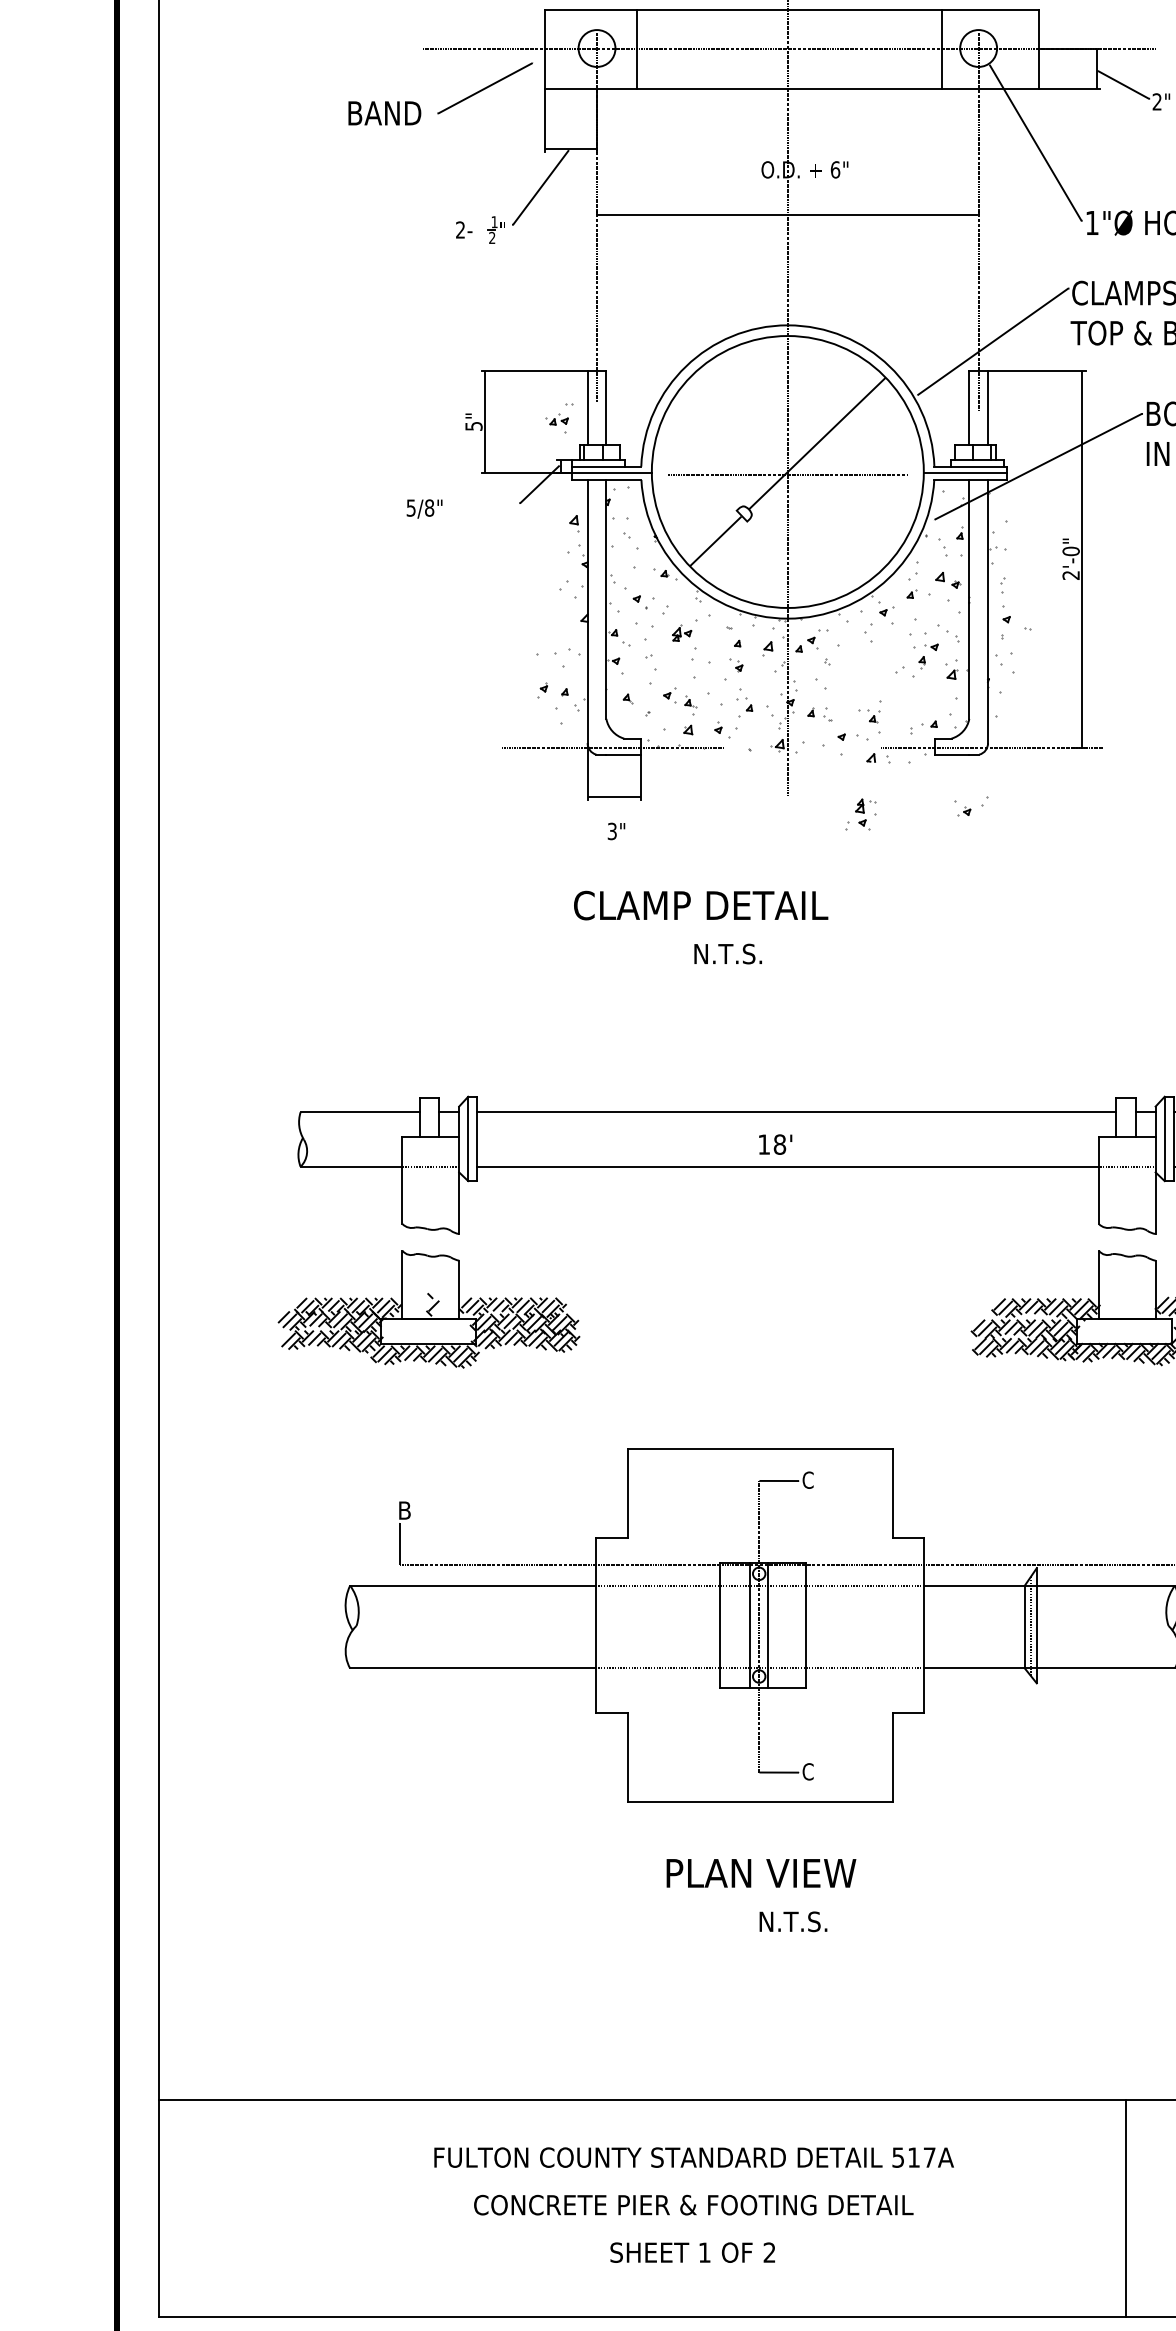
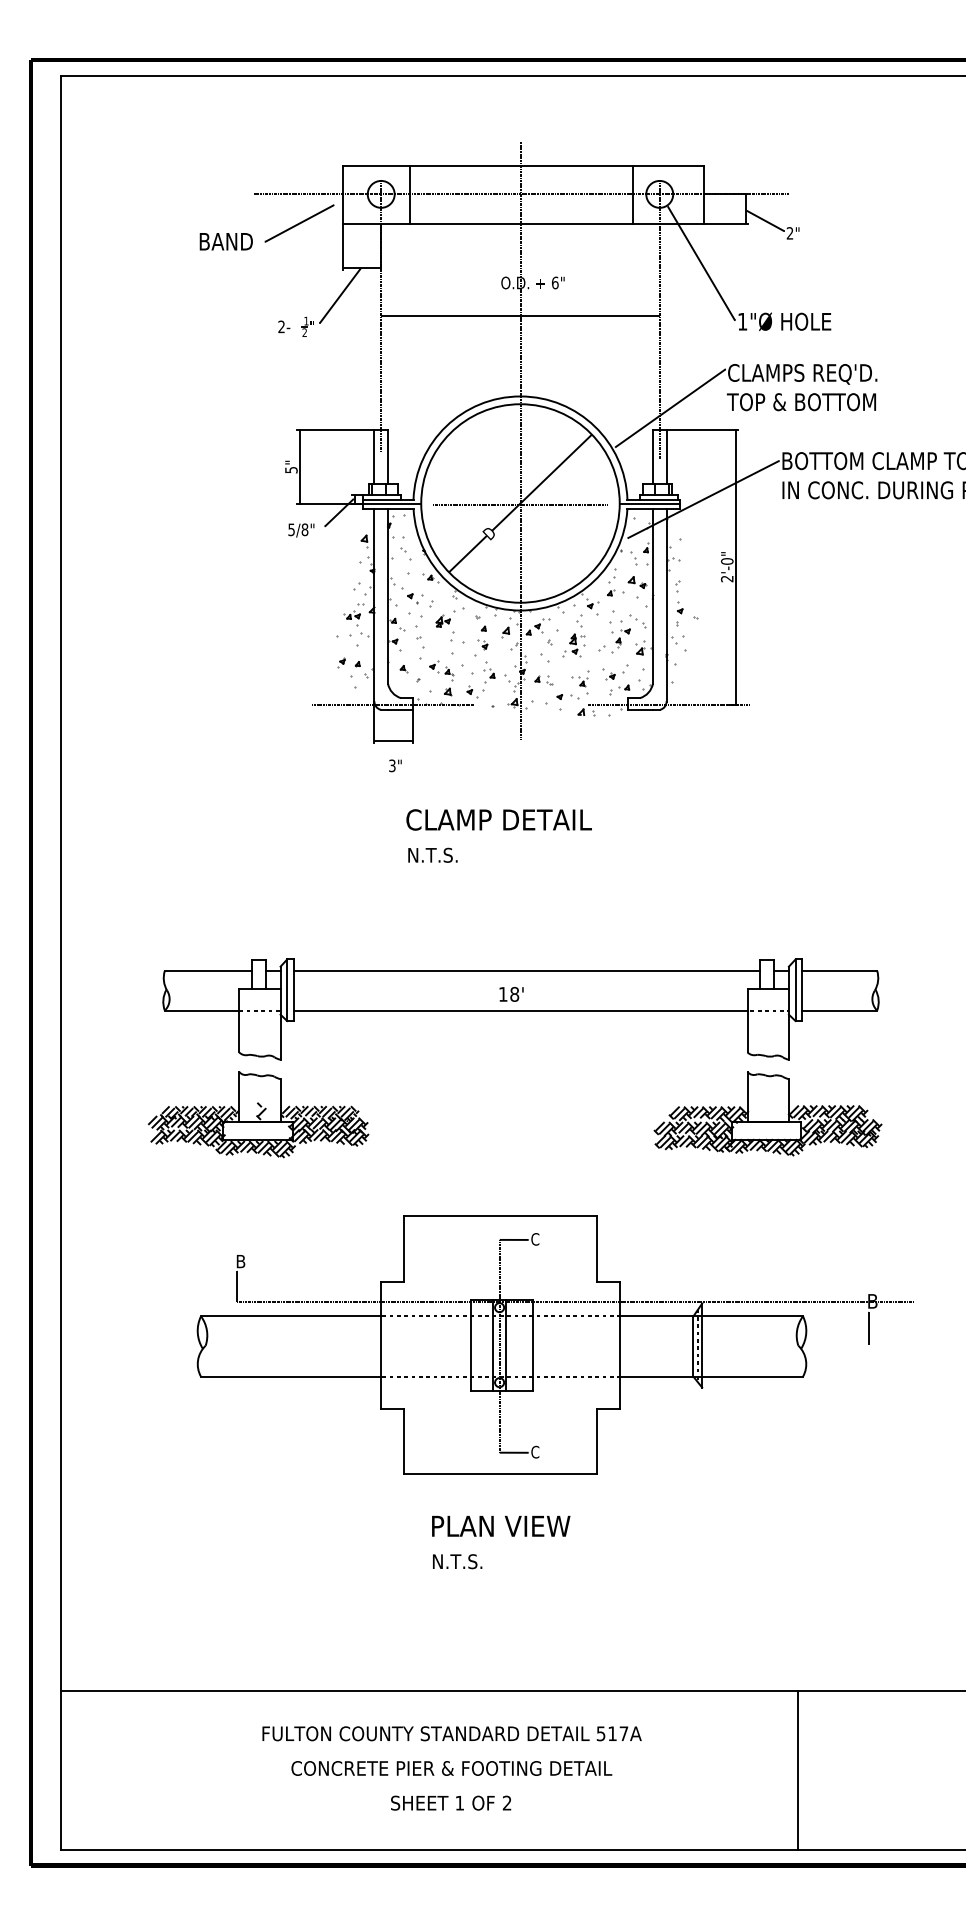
part: (559, 418) -> (353, 614), moved
text: (424, 509) -> (301, 530), moved
part: (971, 806) -> (615, 672), moved
part: (860, 814) -> (573, 645), moved
text: (700, 904) -> (498, 819), moved
text: (727, 952) -> (432, 854), moved
text: (793, 1921) -> (457, 1561), moved
line: (1126, 2207) -> (798, 1770), moved

